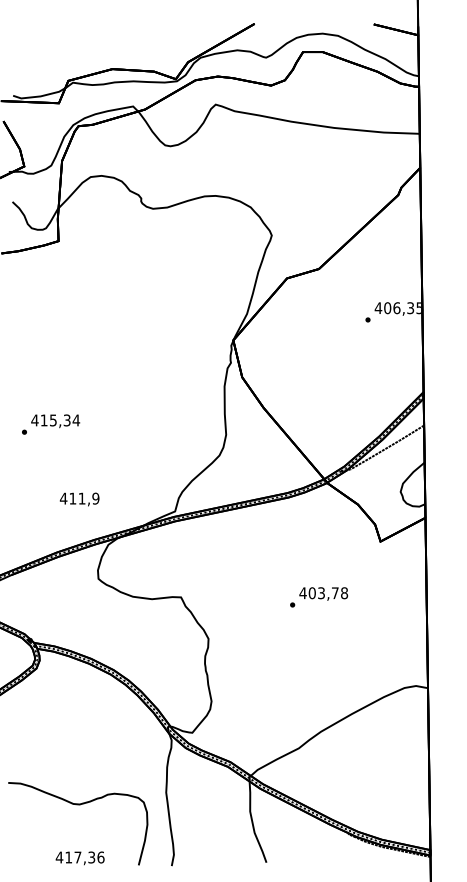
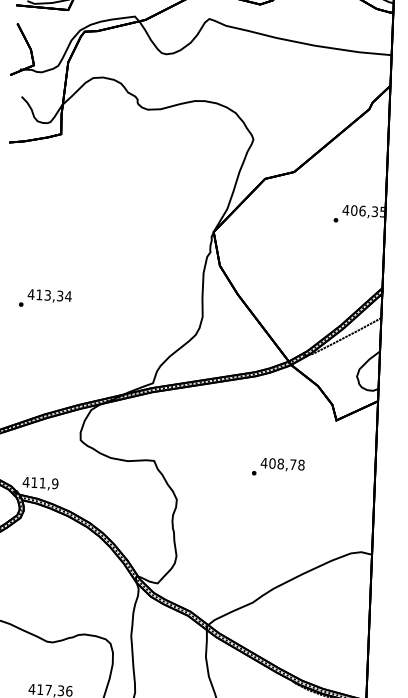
text: (53, 419) -> (47, 294), 415,34 -> 413,34
text: (79, 499) -> (40, 483), moved
text: (321, 593) -> (280, 464), 403,78 -> 408,78

